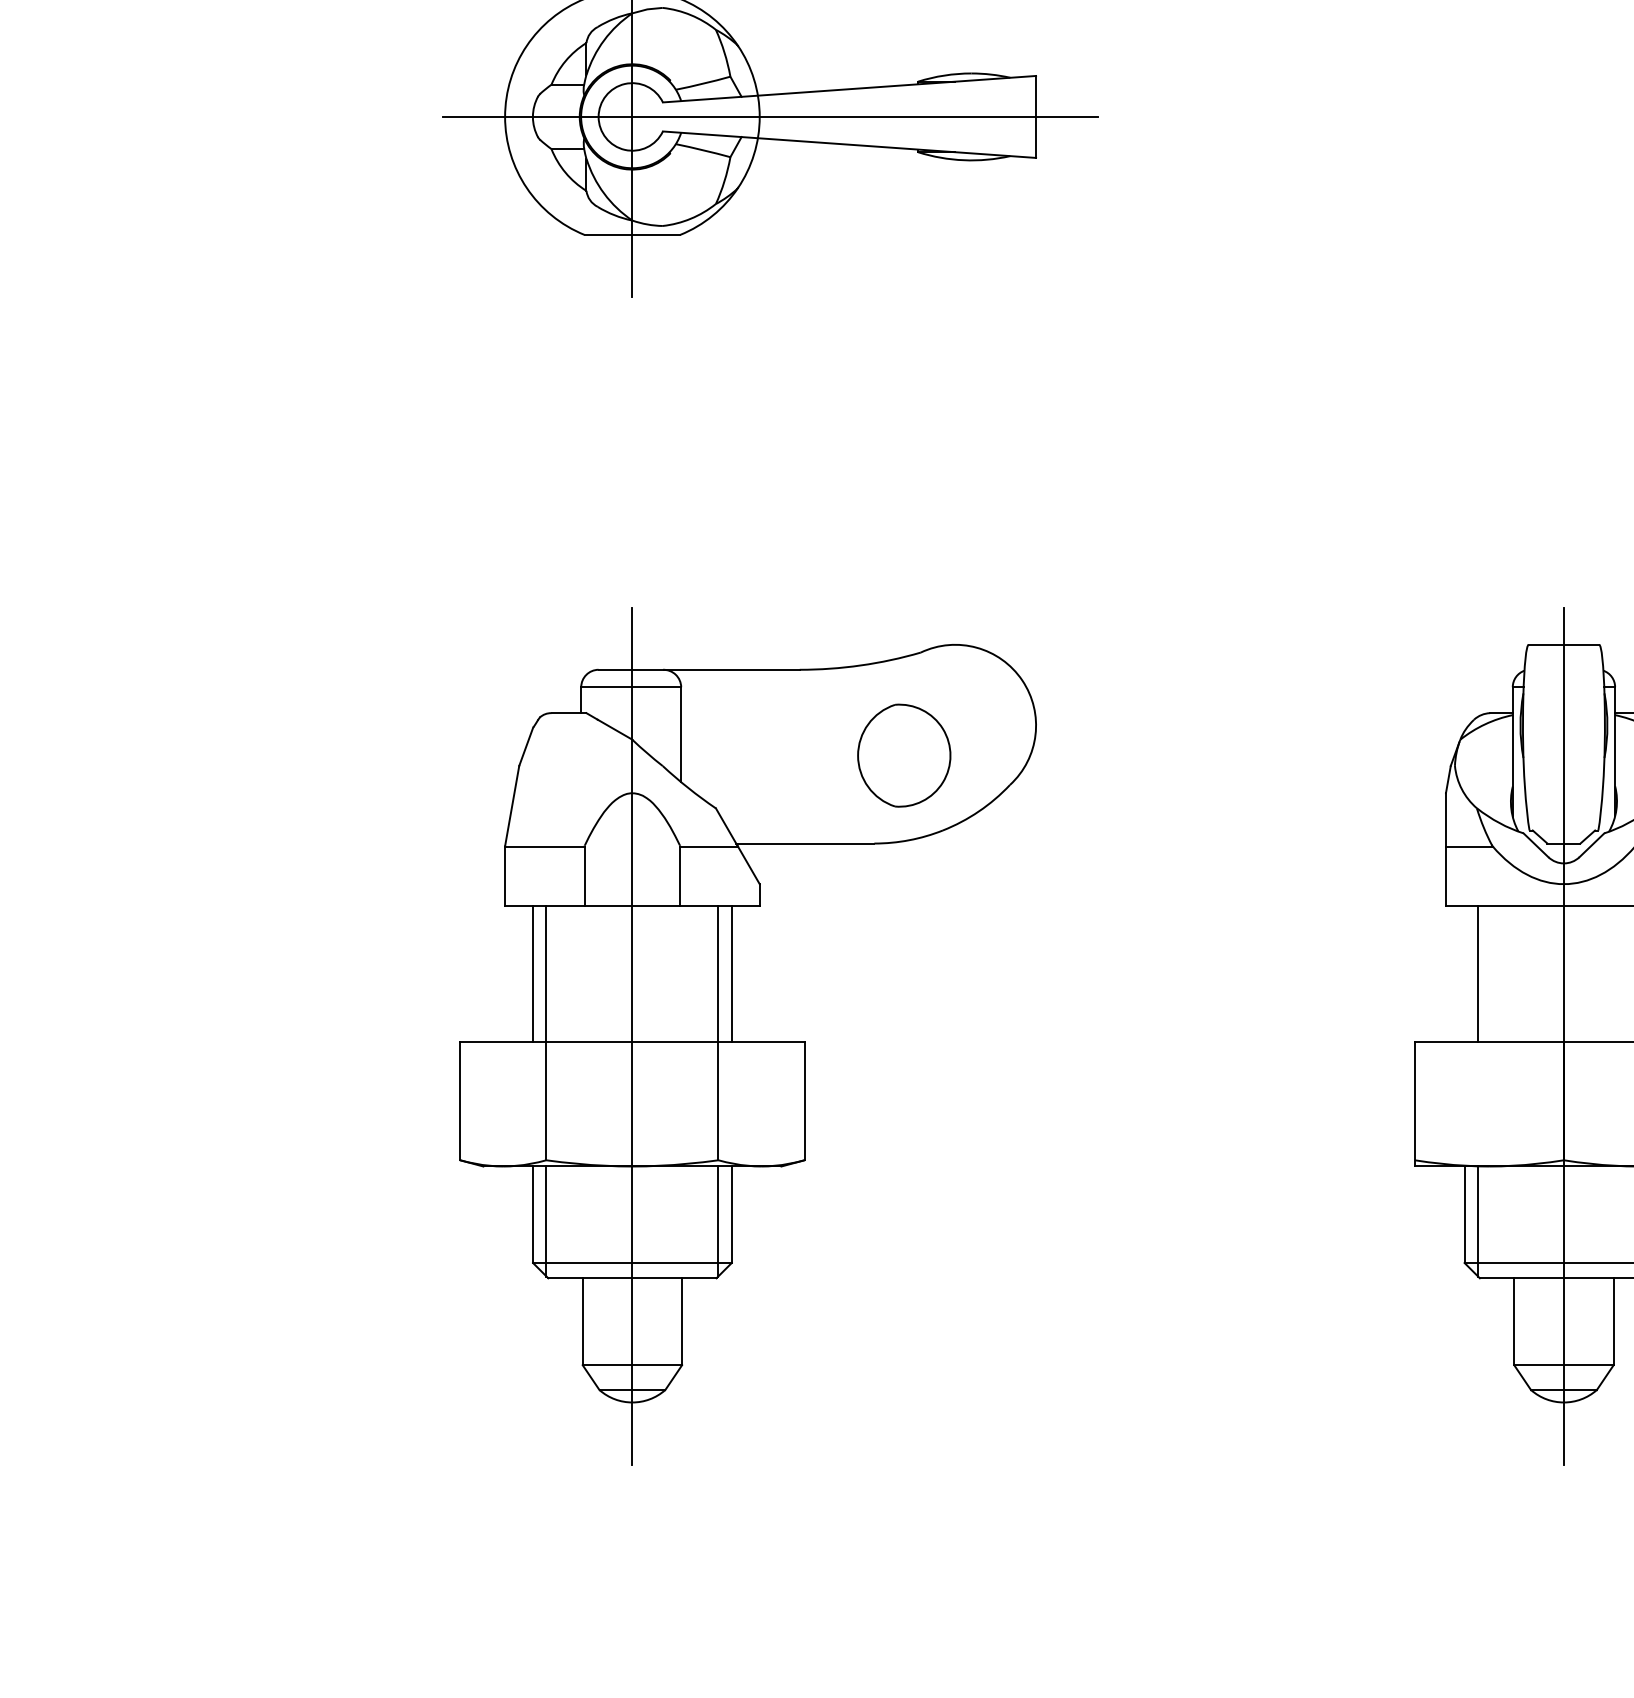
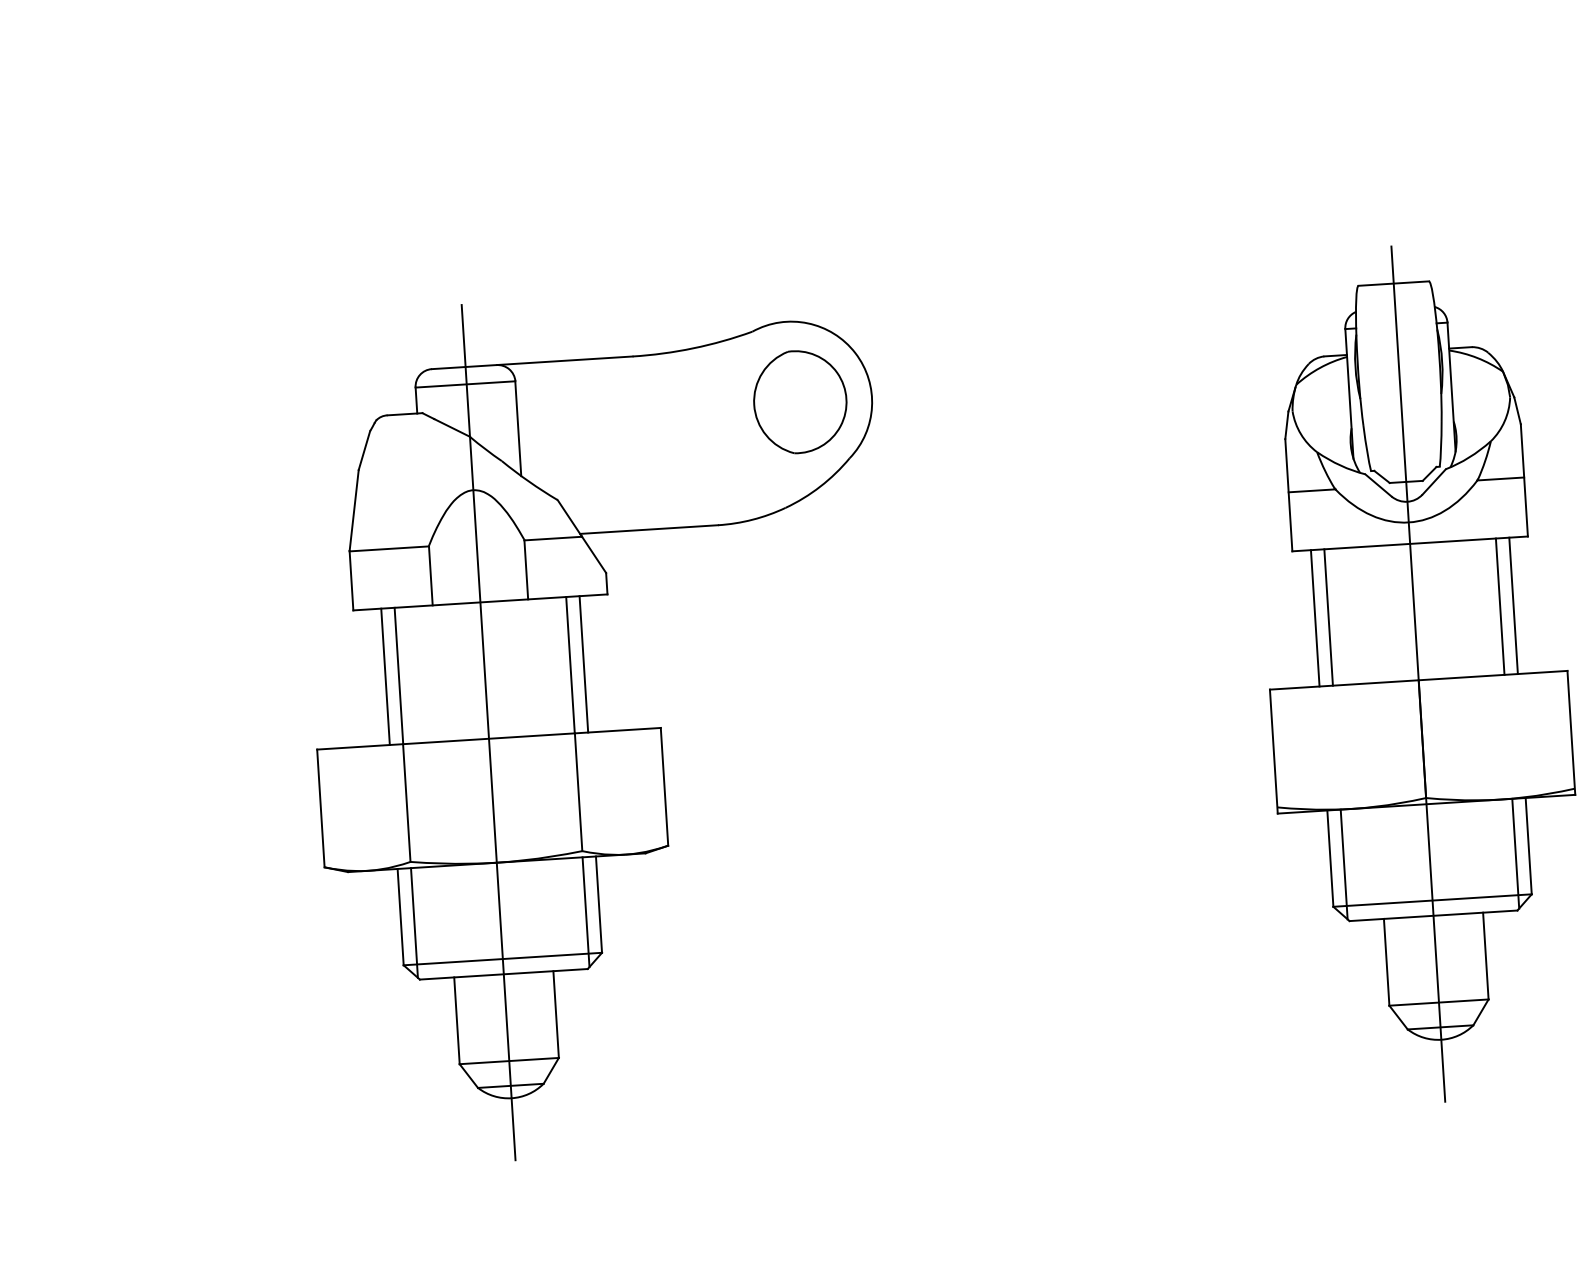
part: (904, 755) -> (800, 401), moved
line: (1464, 973) -> (1315, 617), added

